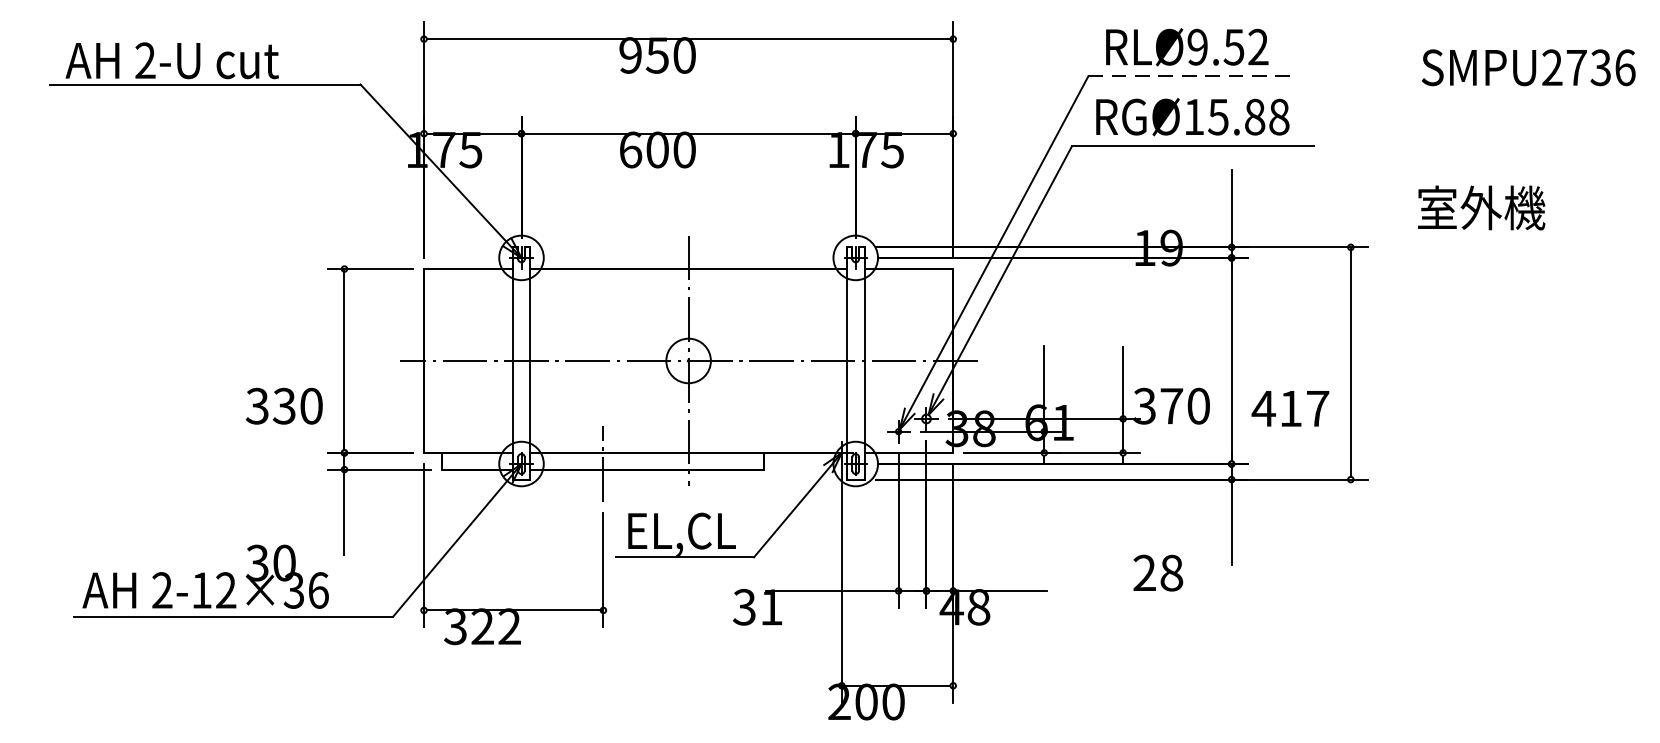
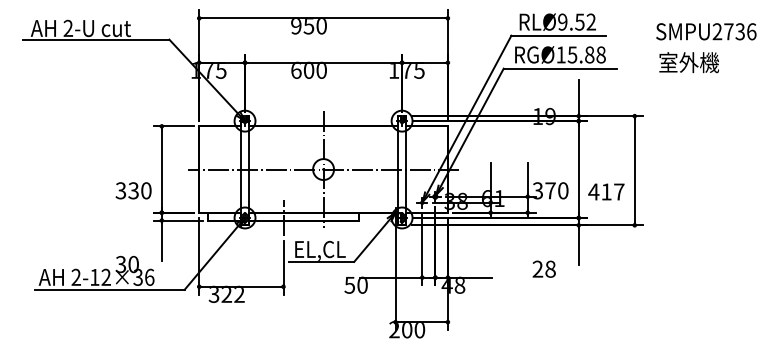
text: (1529, 67) -> (706, 31), moved
line: (1188, 75) -> (558, 35), dashed -> solid
text: (1480, 207) -> (688, 62), moved
text: (758, 605) -> (356, 284), 31 -> 50

